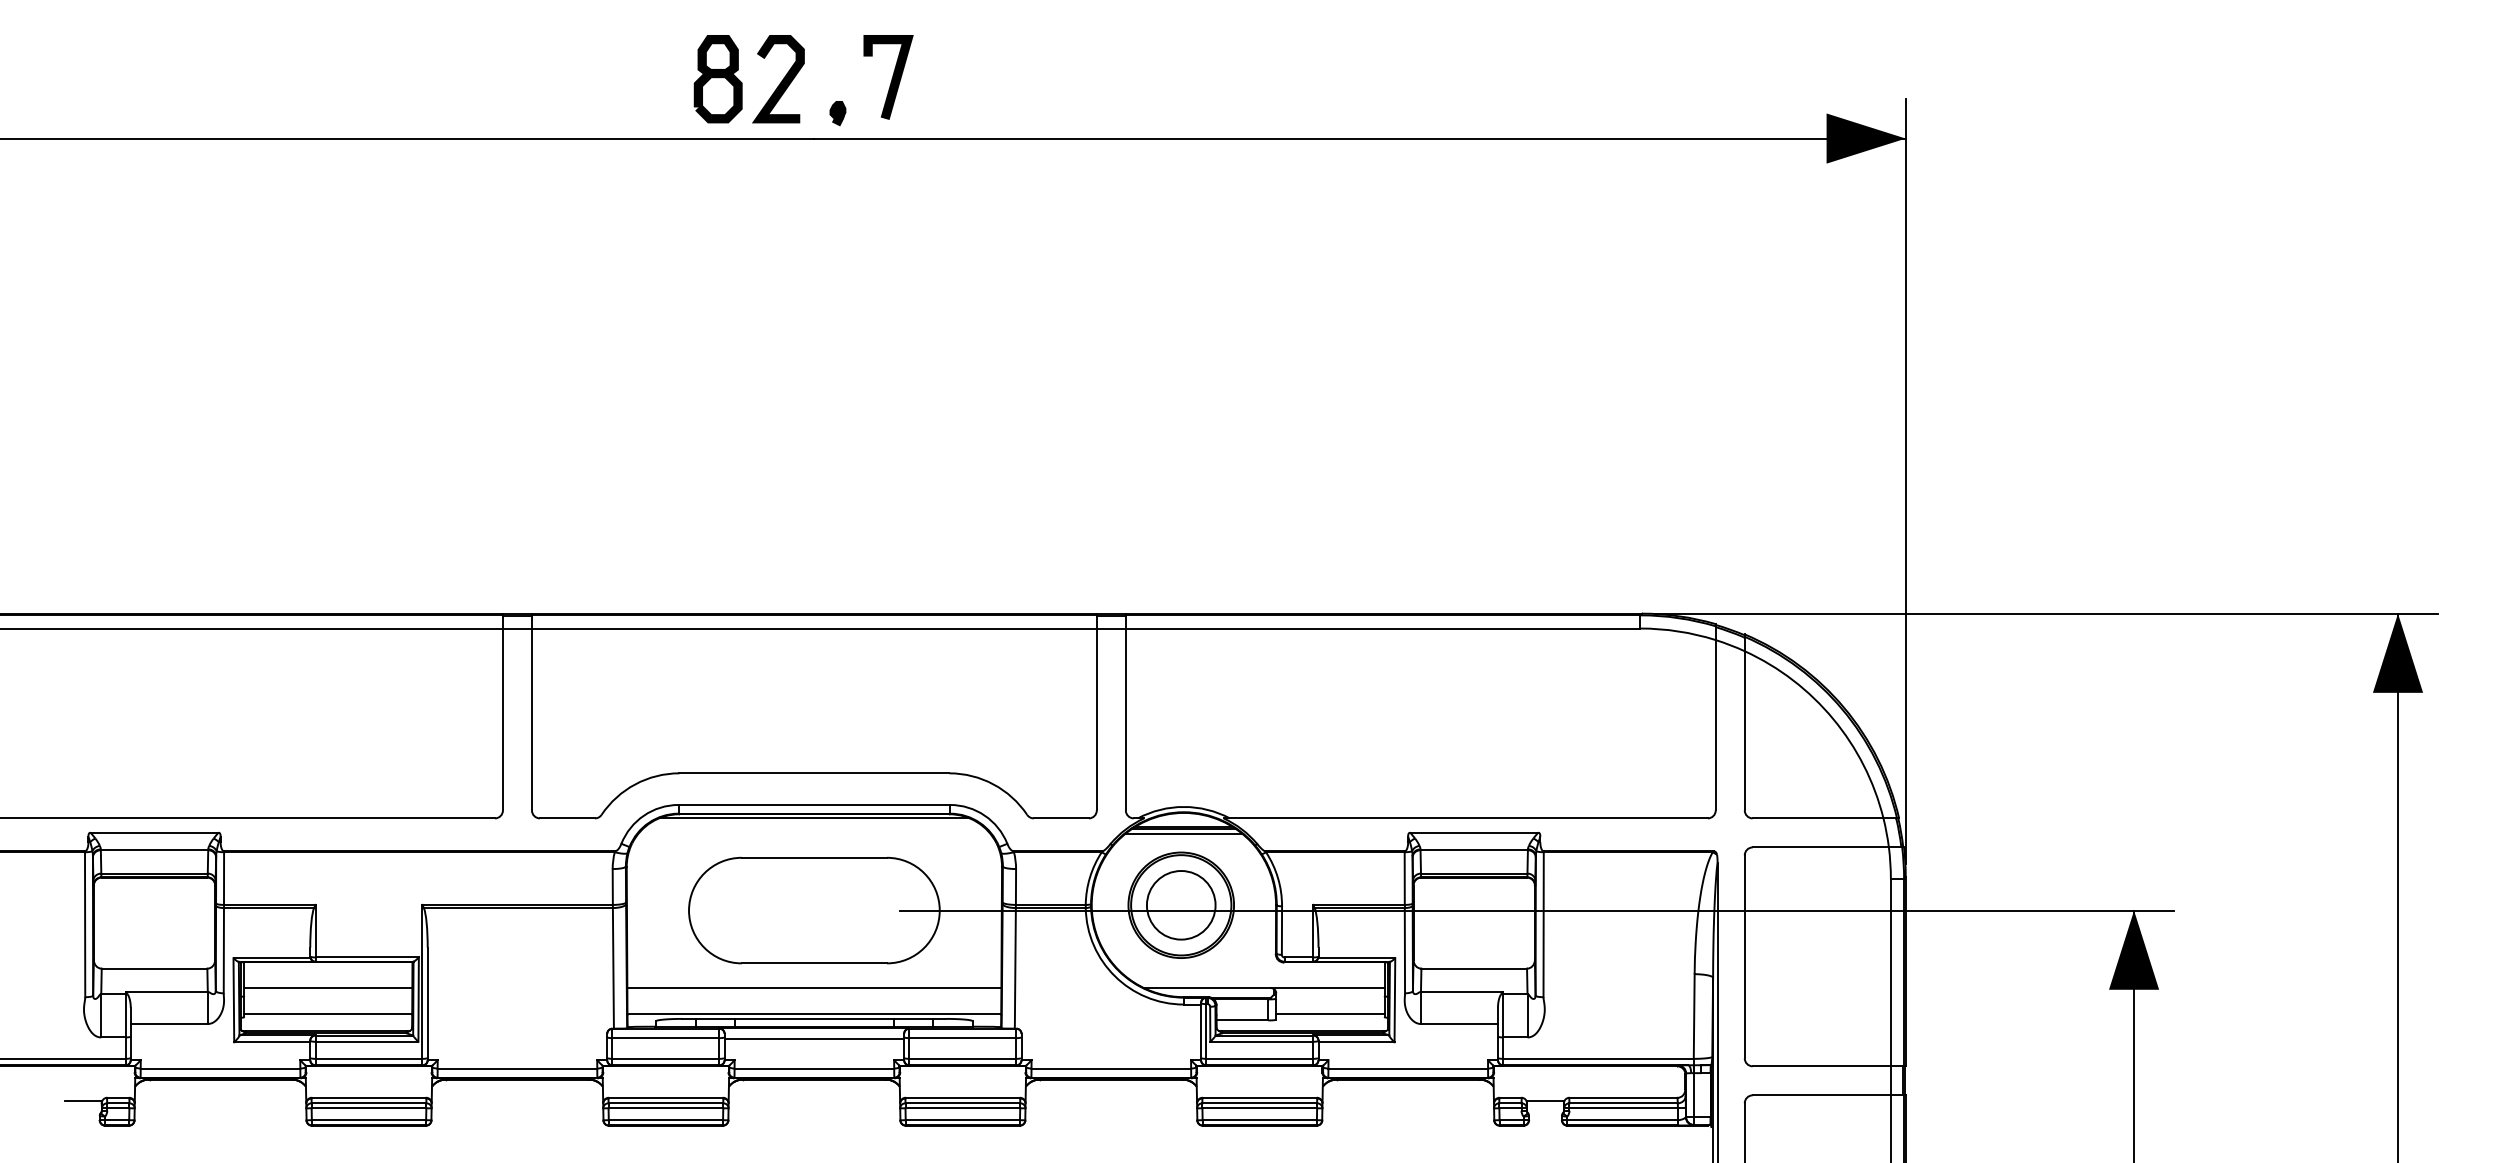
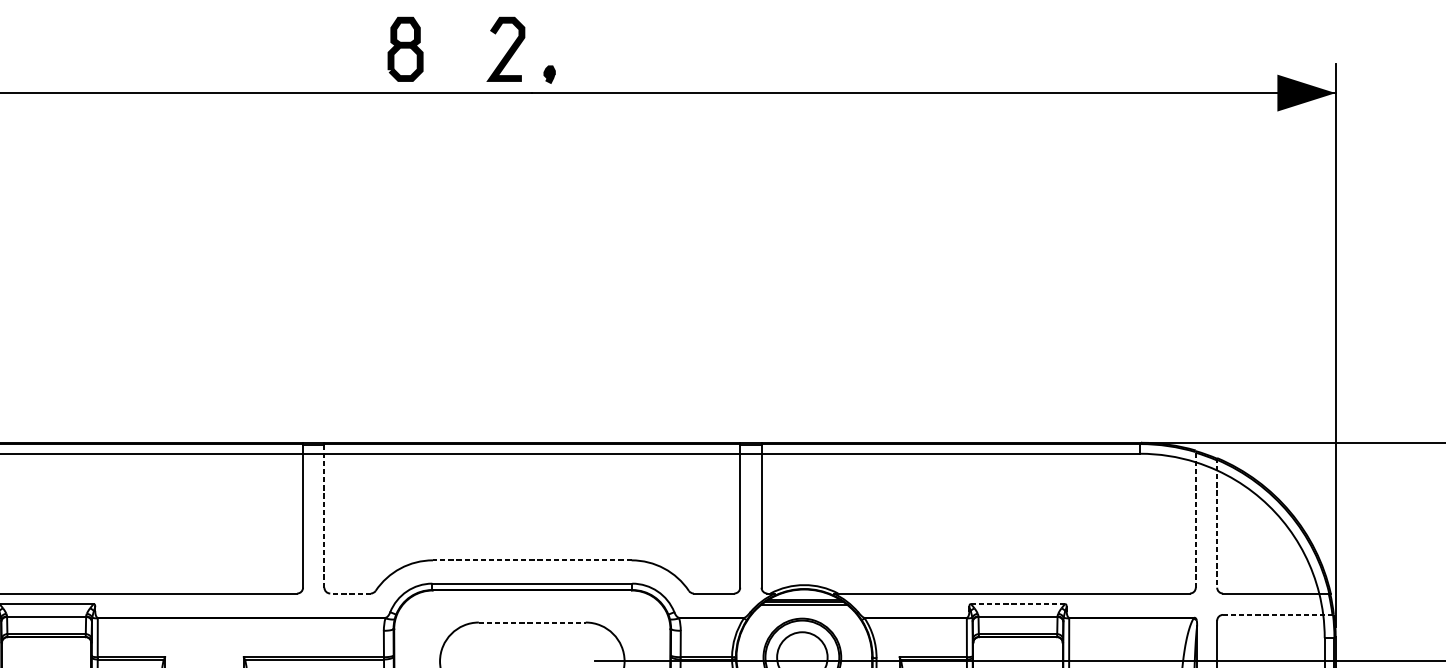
line: (891, 78) -> (589, 48), removed
part: (717, 79) -> (405, 49), moved
line: (531, 711) -> (324, 514), solid -> dashed
line: (1715, 716) -> (1195, 518), solid -> dashed
line: (1744, 722) -> (1216, 522), solid -> dashed
line: (814, 773) -> (532, 560), solid -> dashed
line: (567, 818) -> (350, 593), solid -> dashed
line: (814, 818) -> (532, 593), removed
line: (1474, 832) -> (1018, 603), solid -> dashed
line: (1828, 847) -> (1278, 614), solid -> dashed
line: (814, 857) -> (532, 622), solid -> dashed

